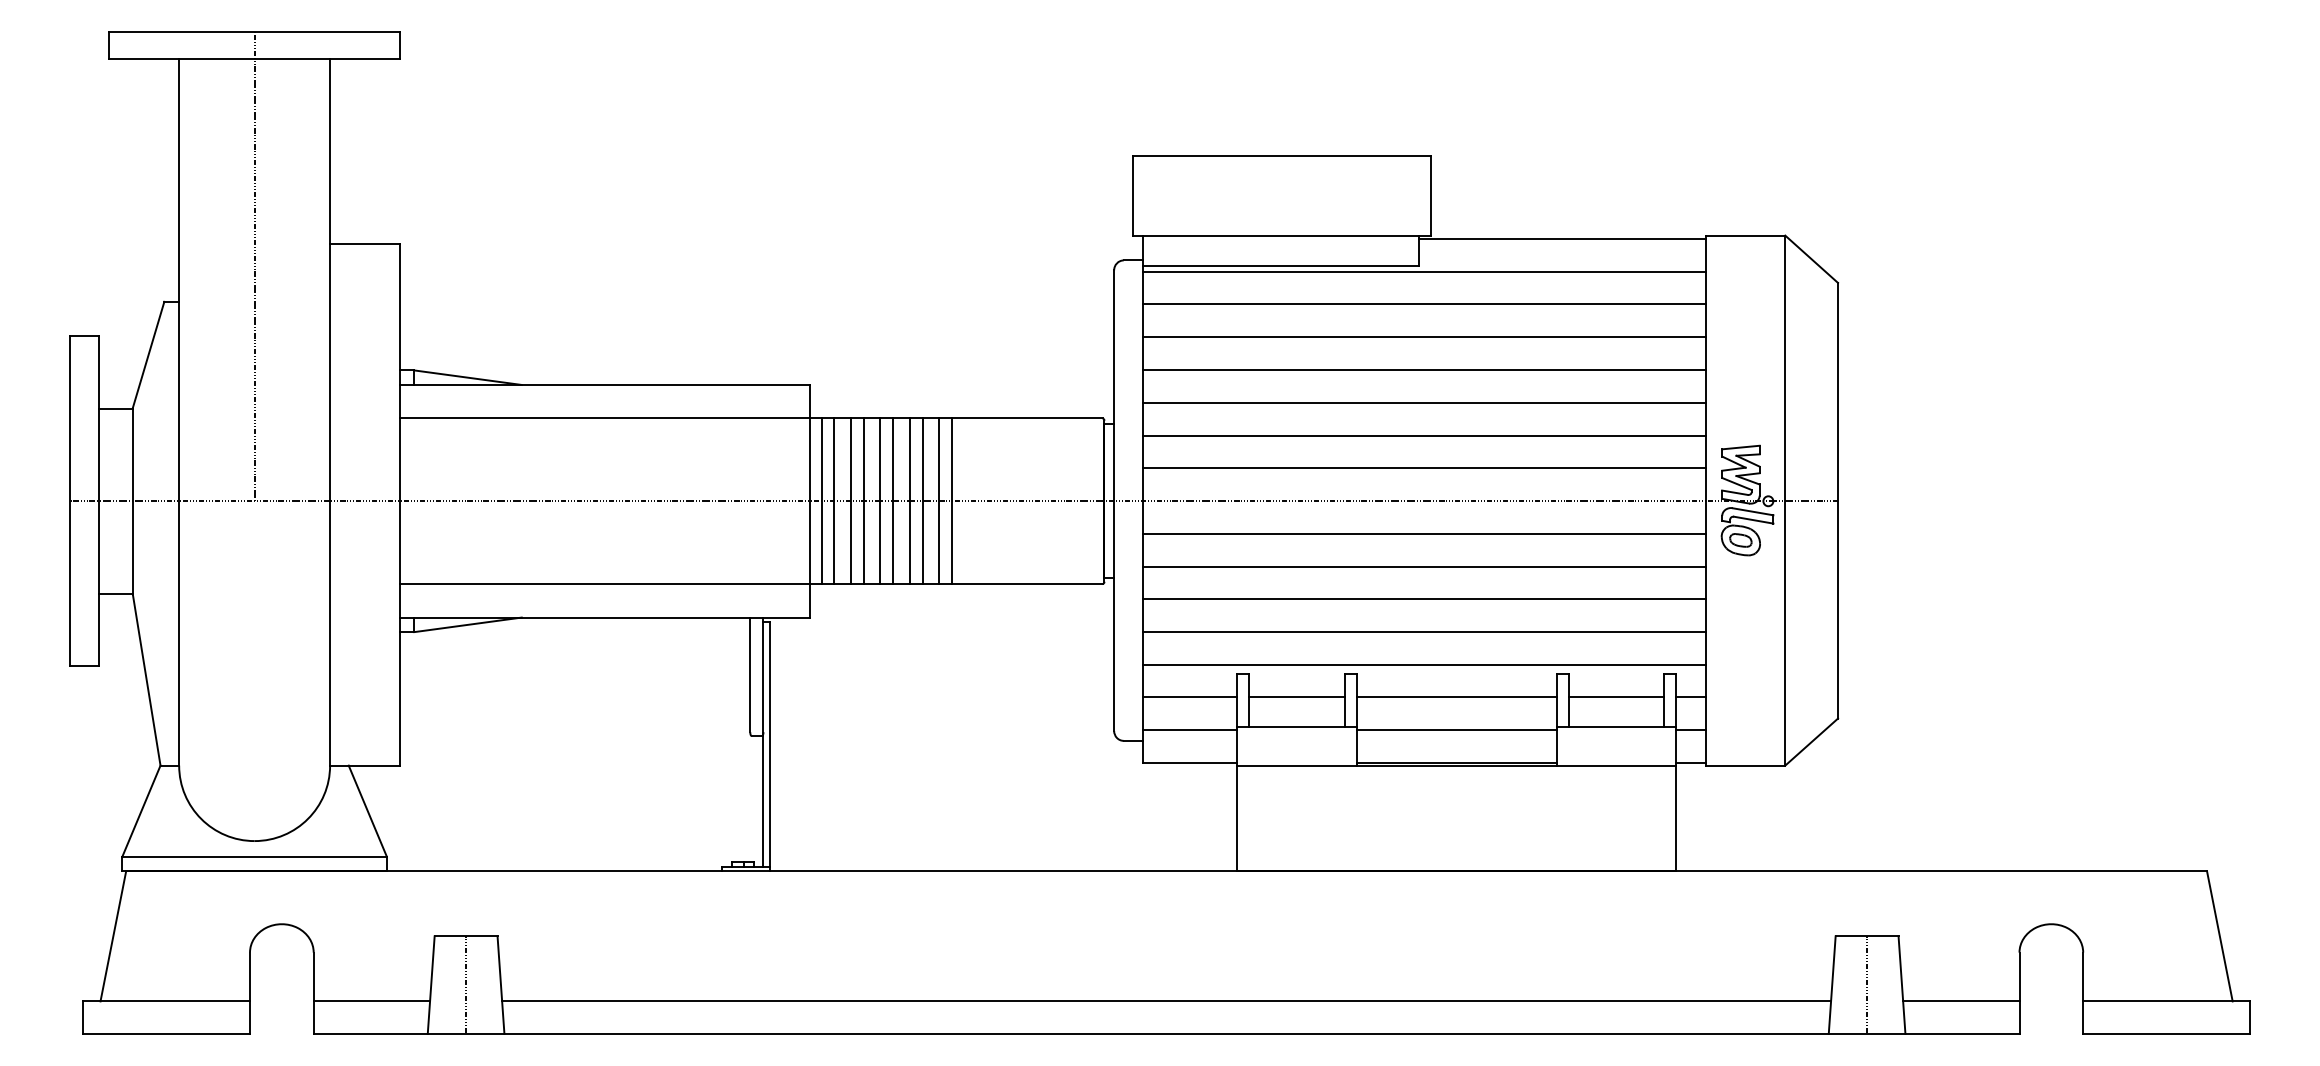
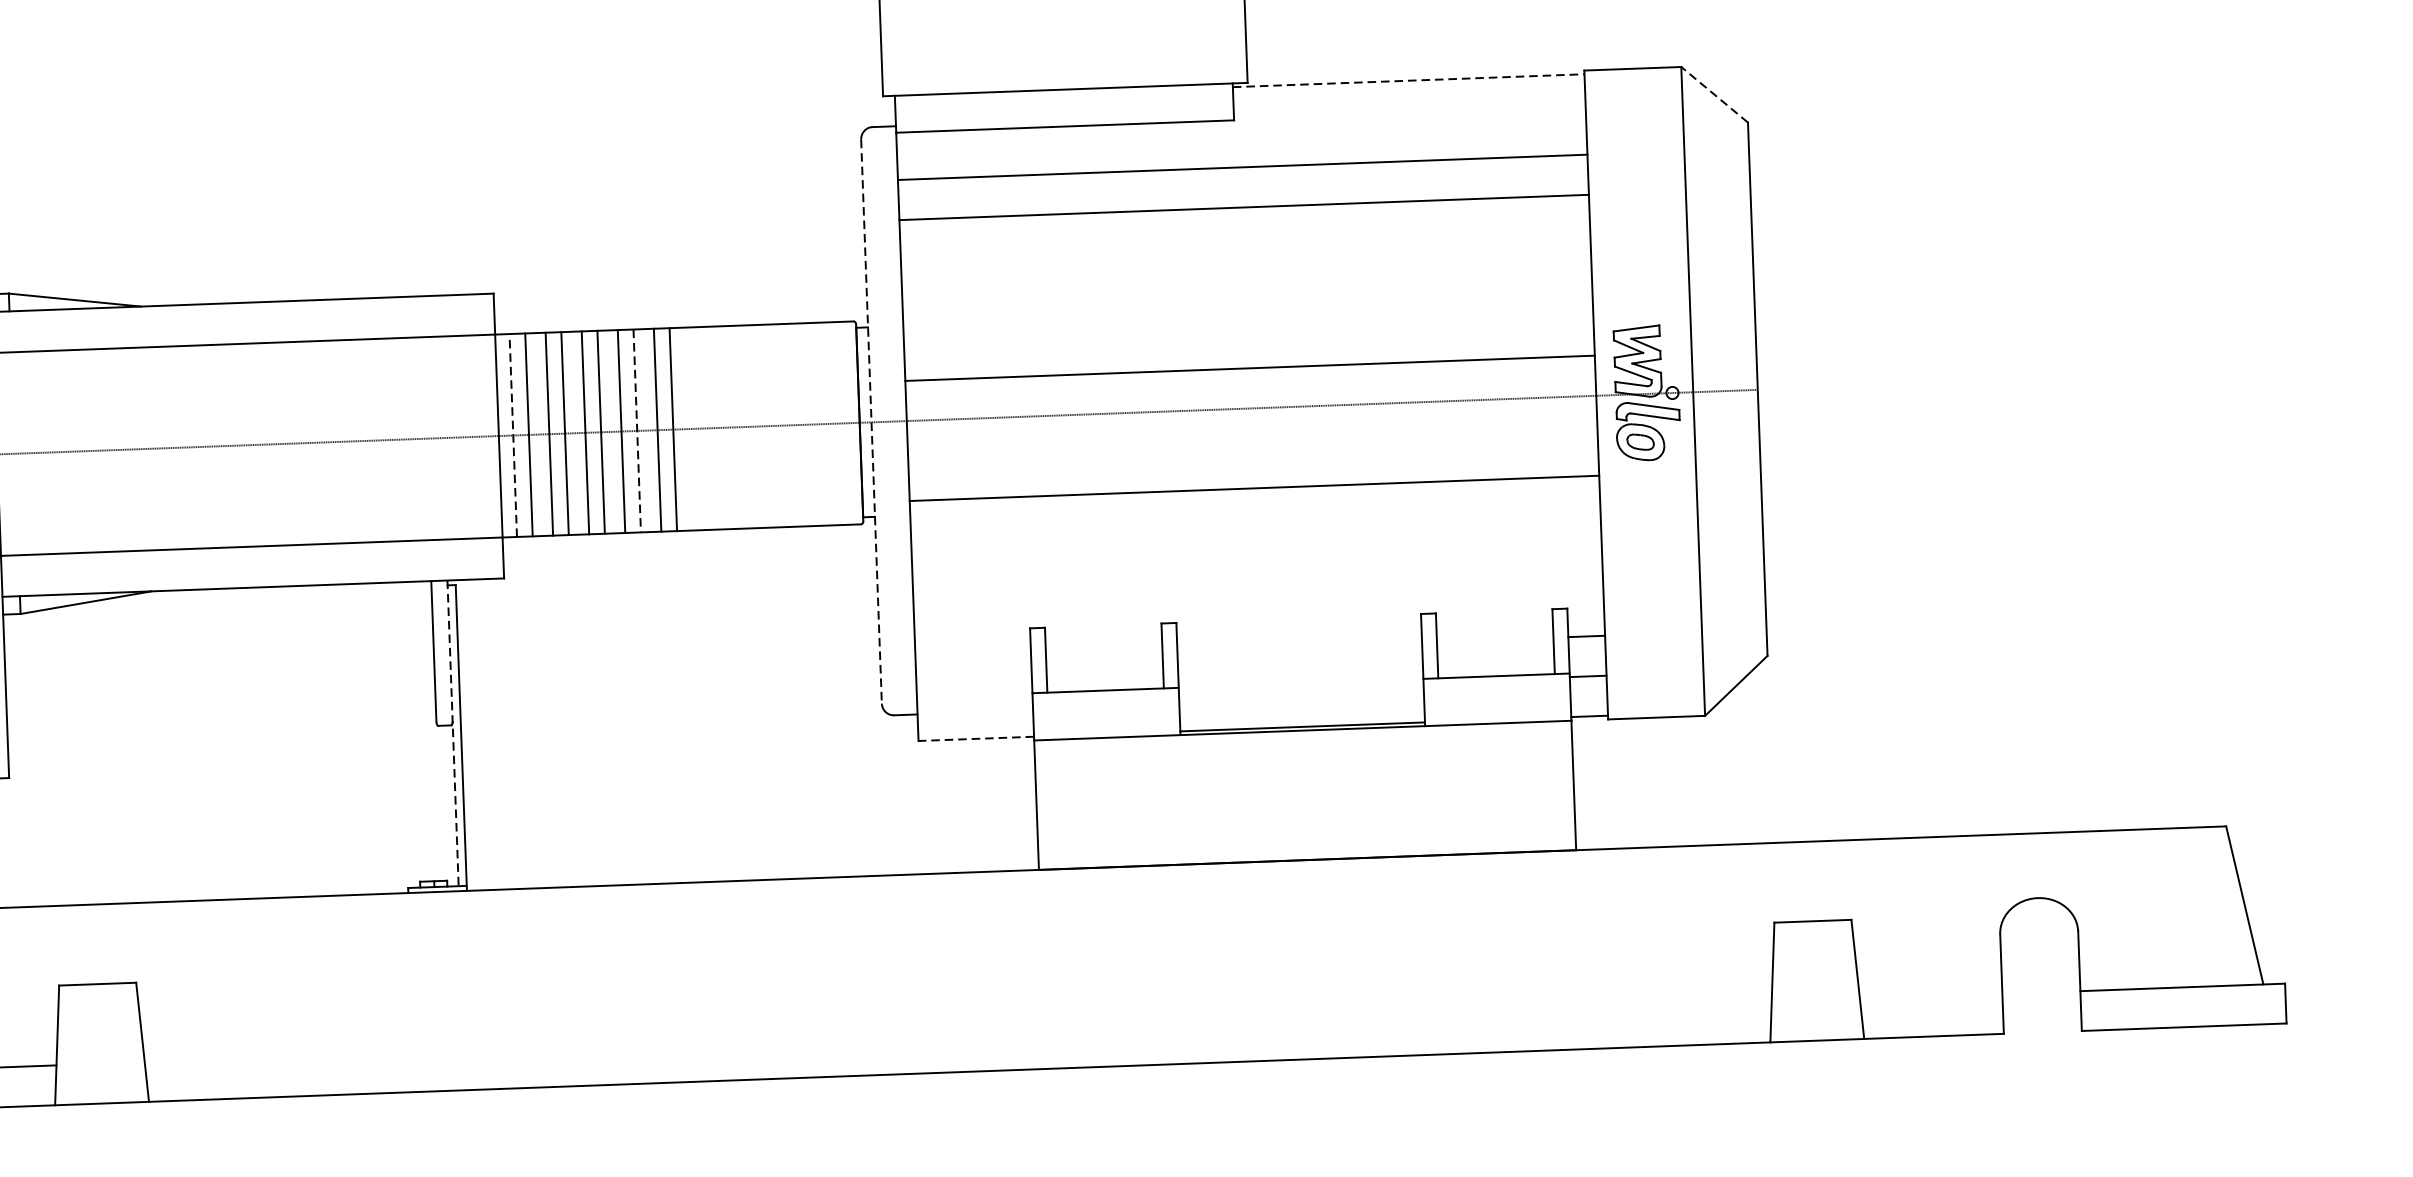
line: (1562, 238) -> (1408, 80), solid -> dashed
line: (1811, 258) -> (1714, 93), solid -> dashed
line: (1424, 271) -> (1241, 127), removed
line: (1424, 370) -> (1245, 248), removed
line: (1424, 402) -> (1247, 287), removed
line: (1424, 435) -> (1248, 327), removed
line: (821, 501) -> (513, 435), solid -> dashed
line: (922, 501) -> (636, 431), solid -> dashed
line: (1114, 501) -> (871, 422), solid -> dashed
line: (1424, 533) -> (1252, 447), removed
line: (1424, 599) -> (1255, 528), removed
line: (1424, 631) -> (1257, 567), removed
line: (1424, 664) -> (1258, 608), removed
line: (1189, 697) -> (972, 659), removed
line: (1296, 697) -> (1103, 654), removed
line: (1456, 697) -> (1299, 647), removed
line: (1615, 697) -> (1494, 640), removed
line: (1189, 729) -> (974, 698), removed
line: (1456, 729) -> (1300, 686), removed
line: (763, 742) -> (453, 733), solid -> dashed
line: (1189, 762) -> (975, 738), solid -> dashed
line: (466, 984) -> (100, 1043), removed
line: (1867, 984) -> (1815, 980), removed
line: (1166, 1001) -> (958, 1032), removed
line: (1961, 1001) -> (1931, 996), removed

